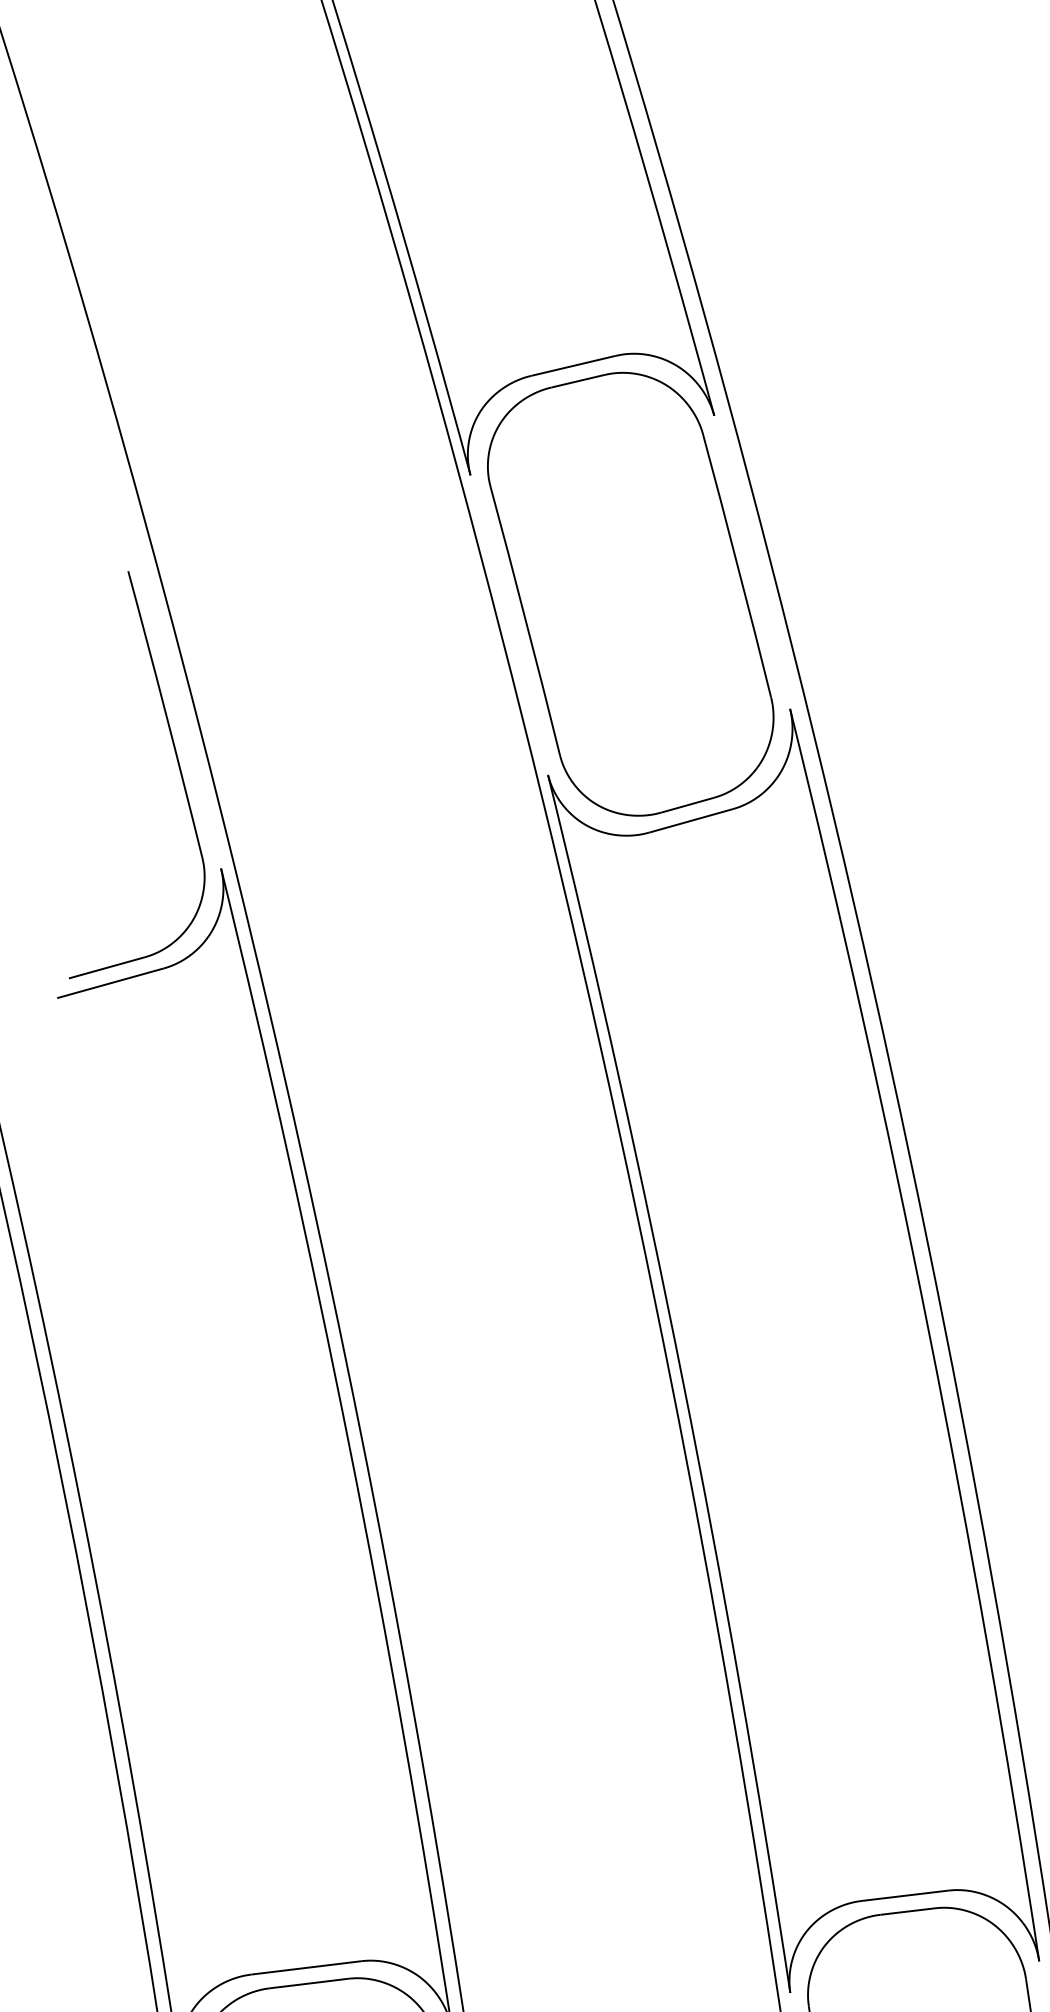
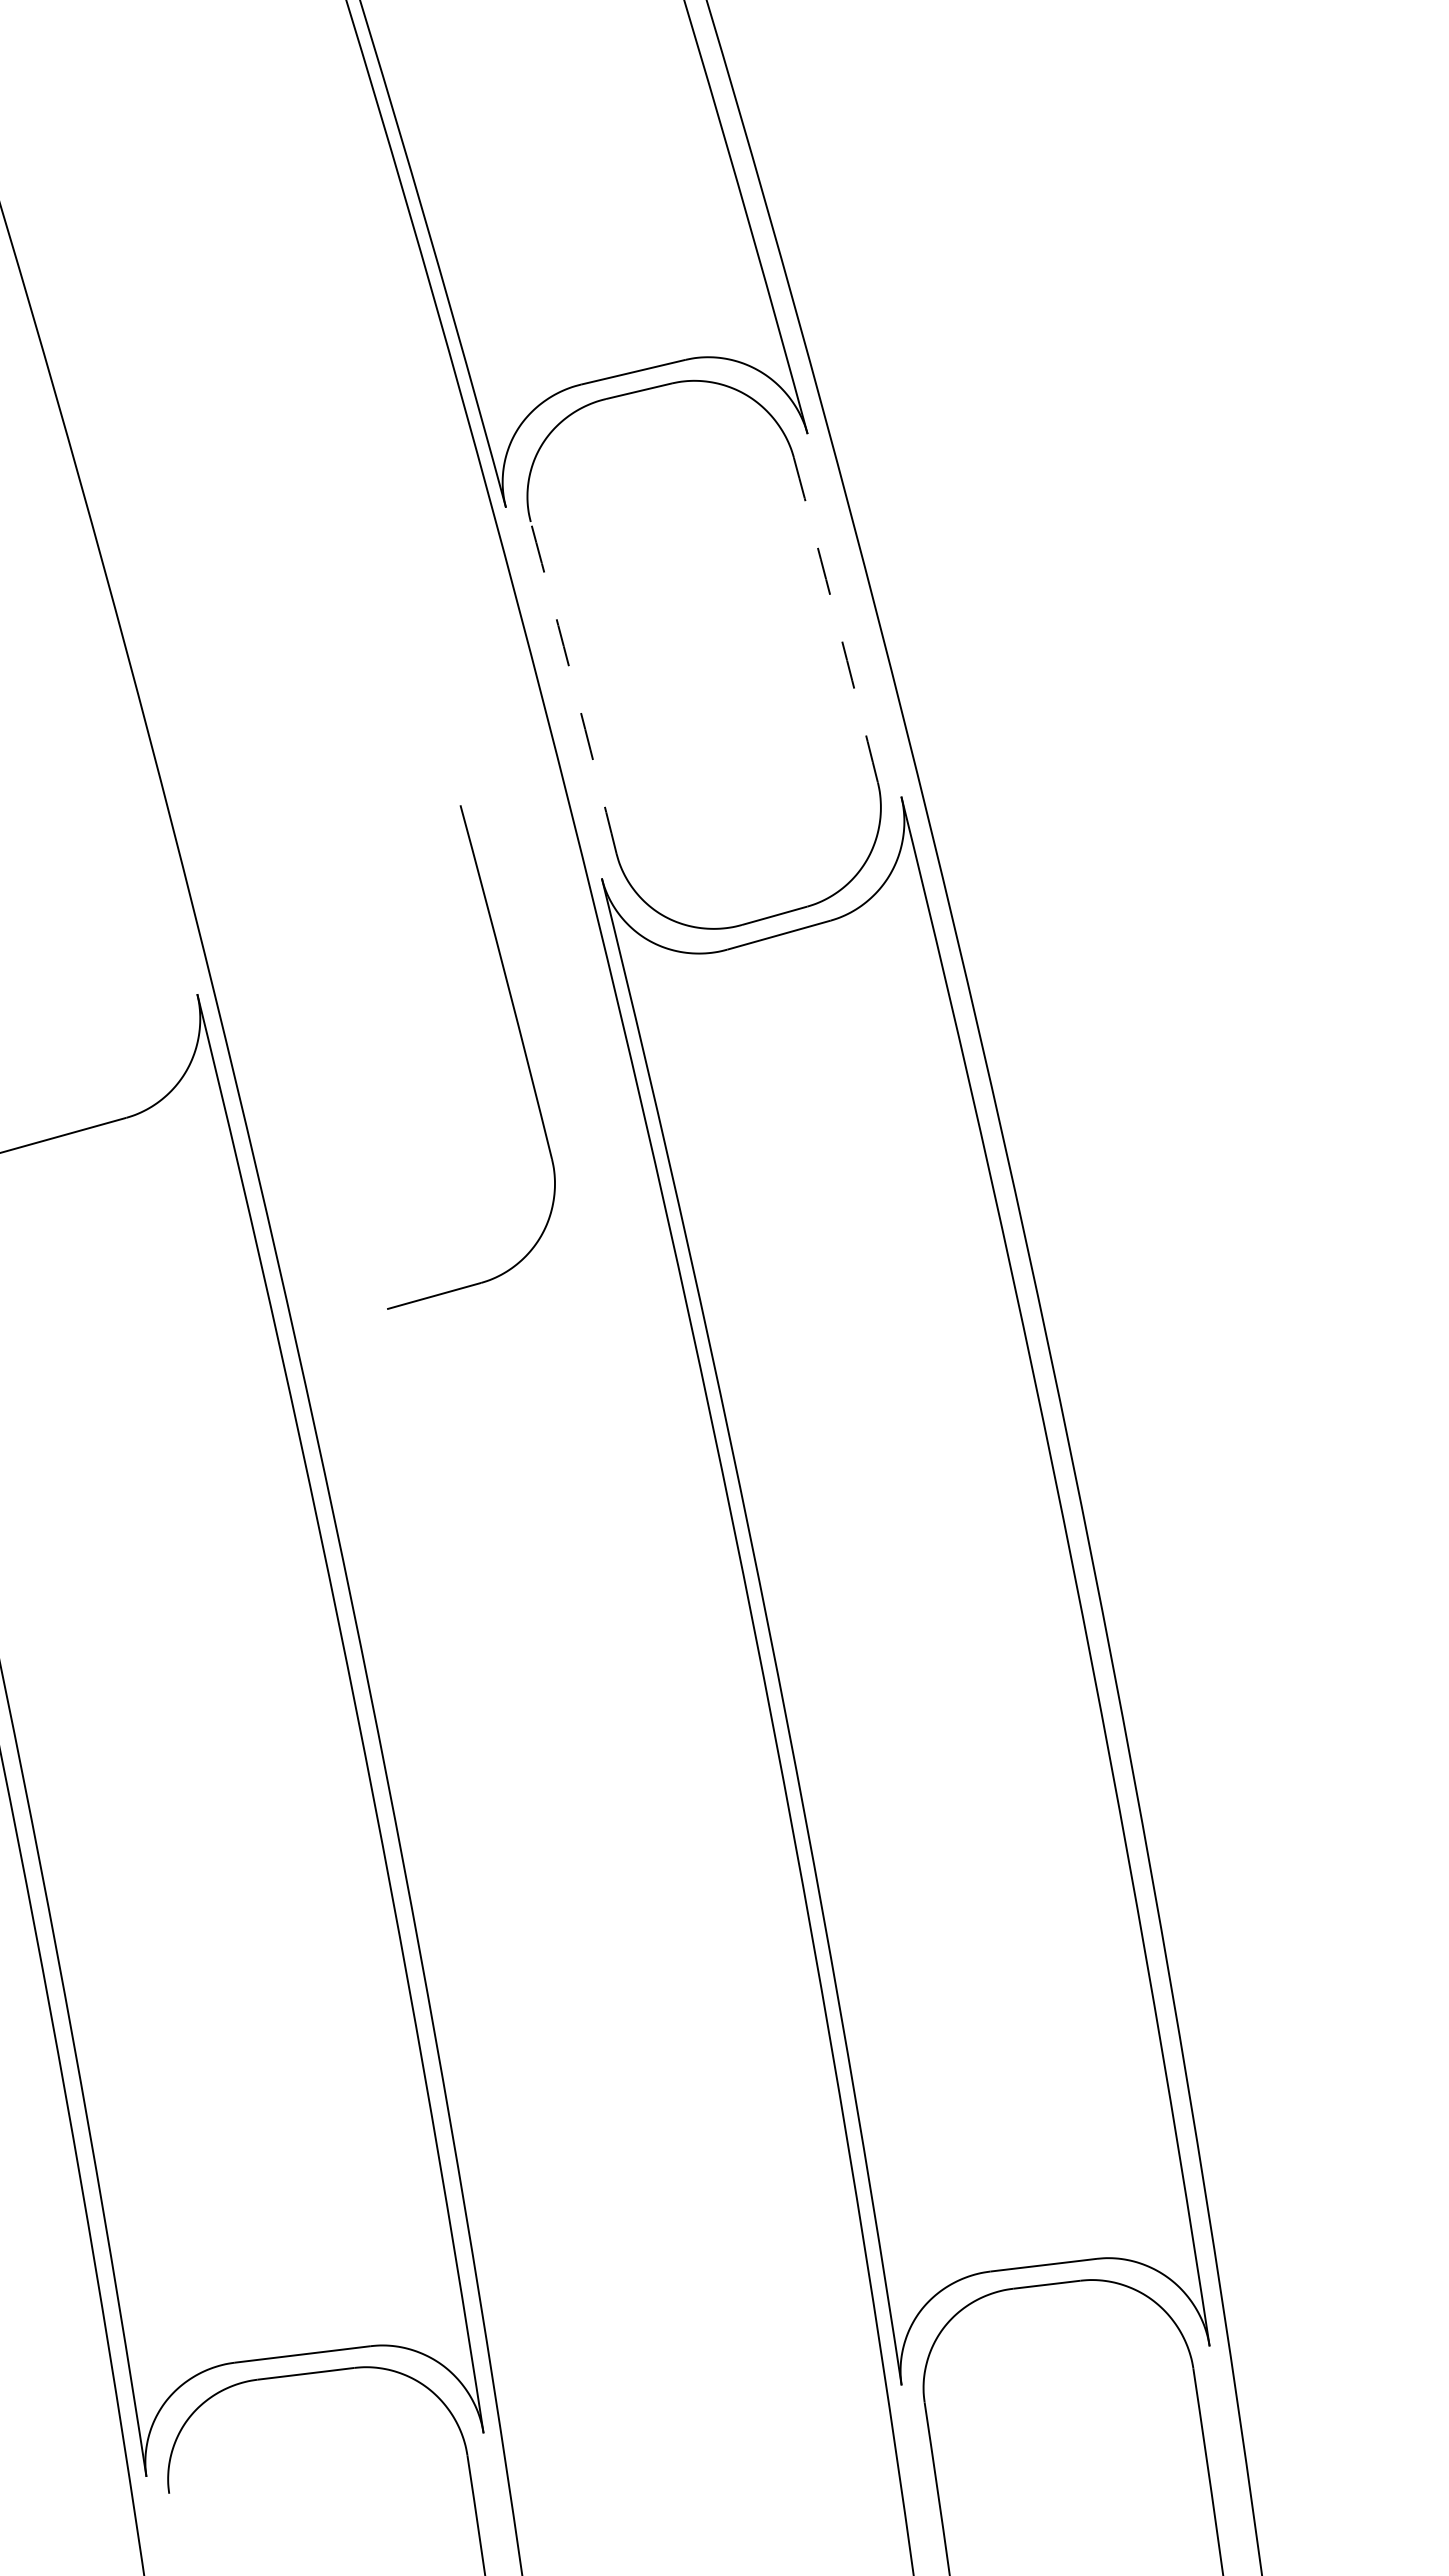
arc: (737, 565) -> (836, 619), solid -> dashed
arc: (525, 620) -> (574, 687), solid -> dashed
part: (178, 766) -> (522, 1046), moved

